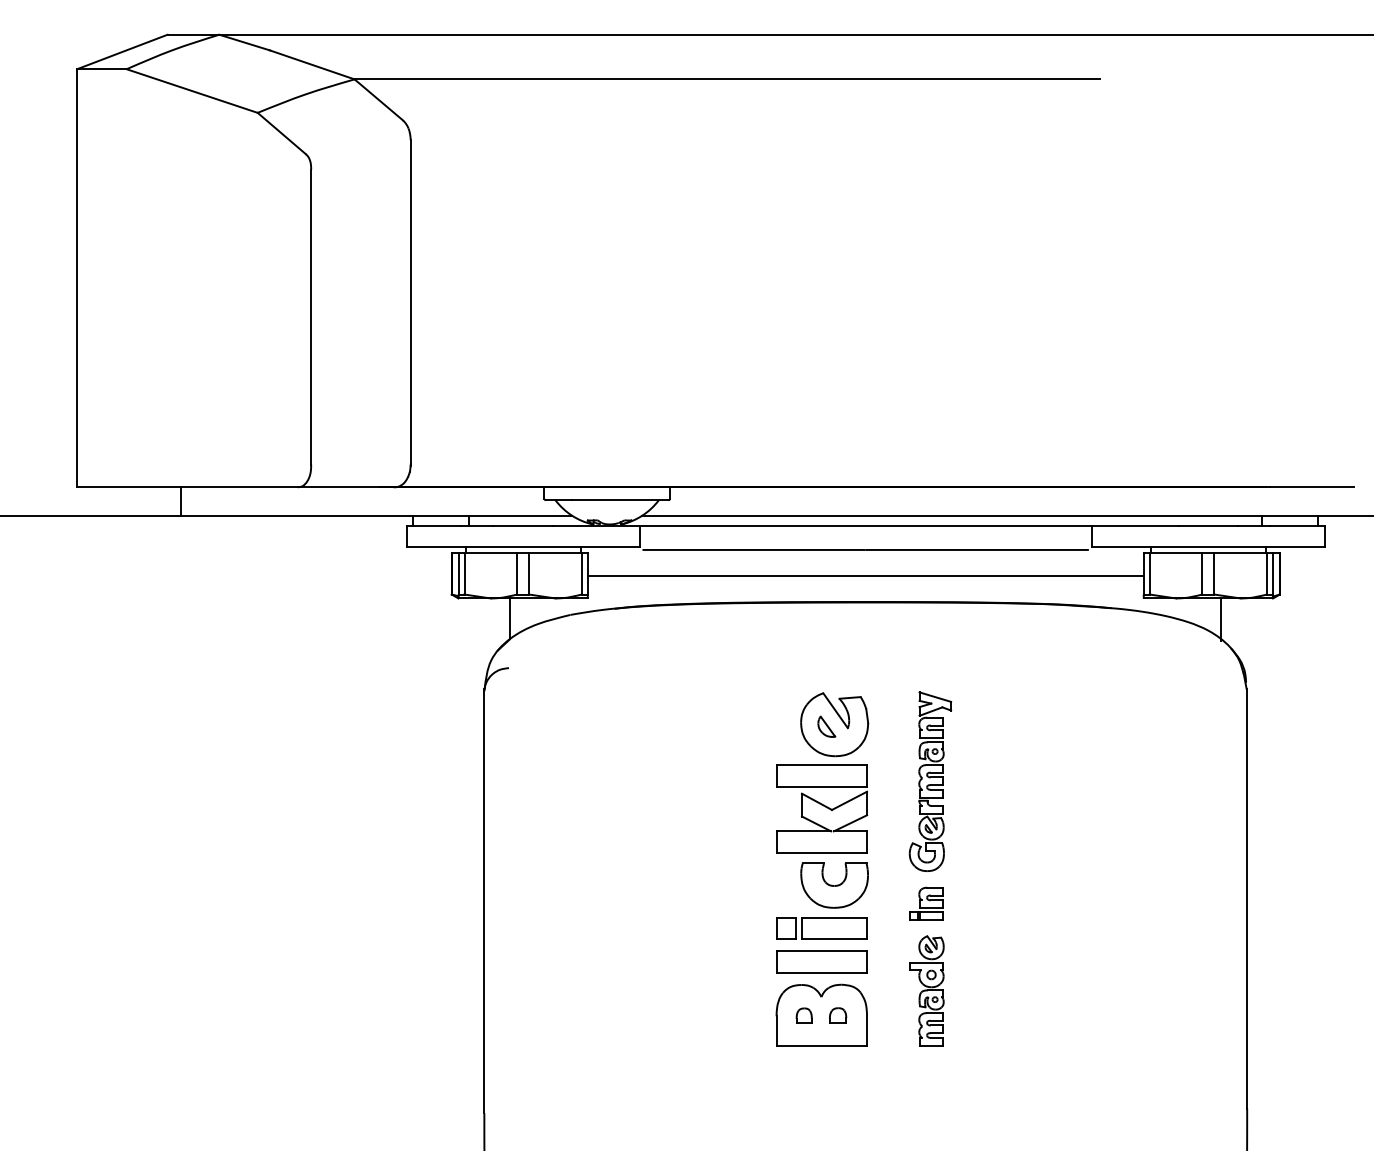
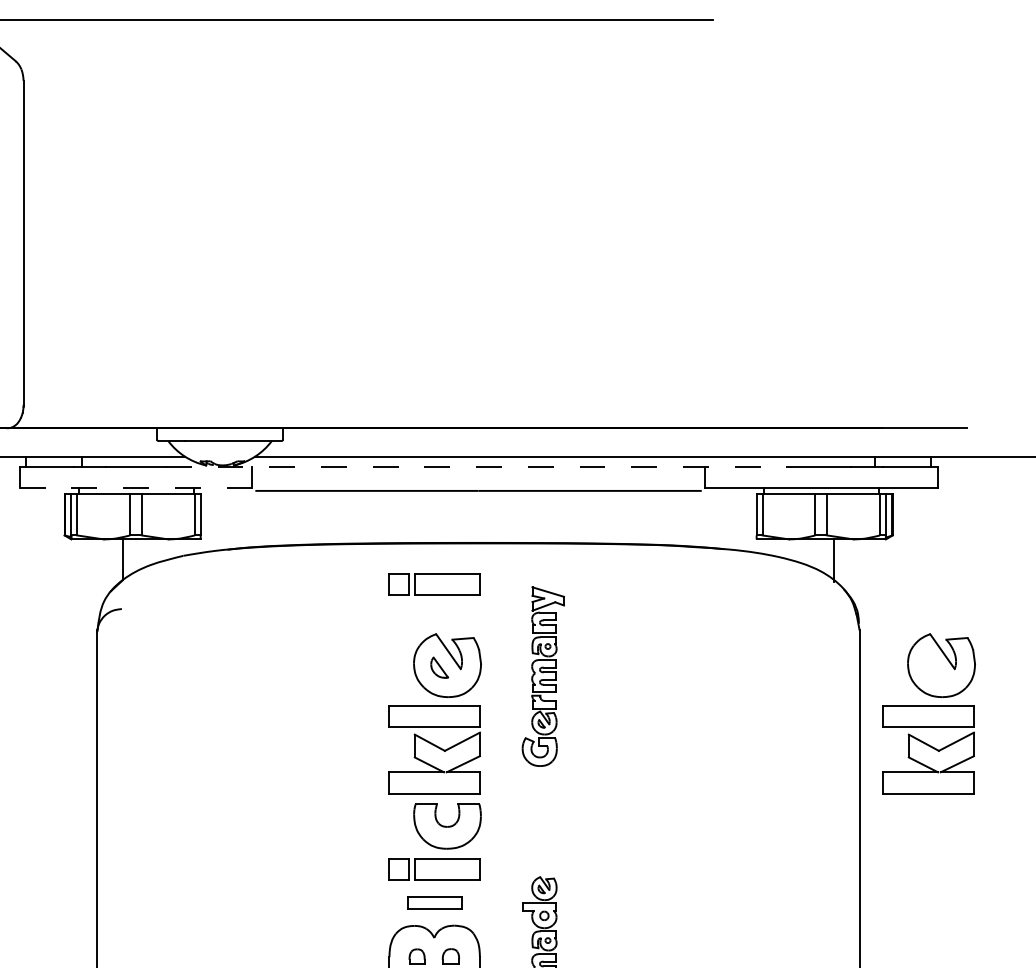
line: (865, 526) -> (478, 467), solid -> dashed
line: (523, 546) -> (136, 487), solid -> dashed
line: (865, 575) -> (478, 516), removed
part: (821, 643) -> (434, 584), added
part: (1316, 772) -> (929, 713), added
part: (930, 781) -> (543, 676), moved
part: (926, 903) -> (539, 844), removed
part: (821, 961) -> (434, 902), size x0.6

